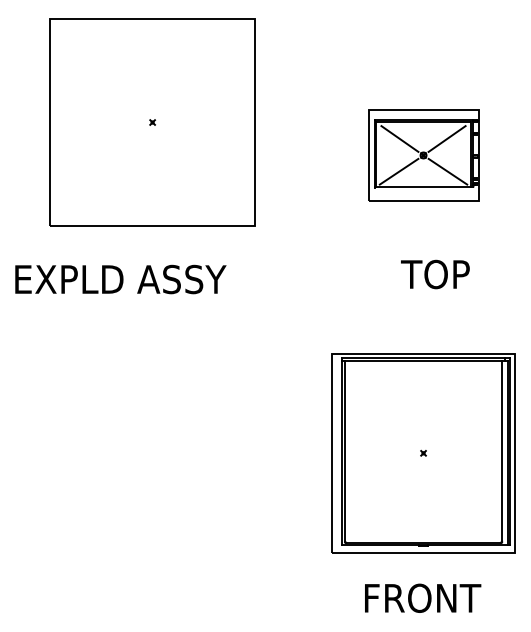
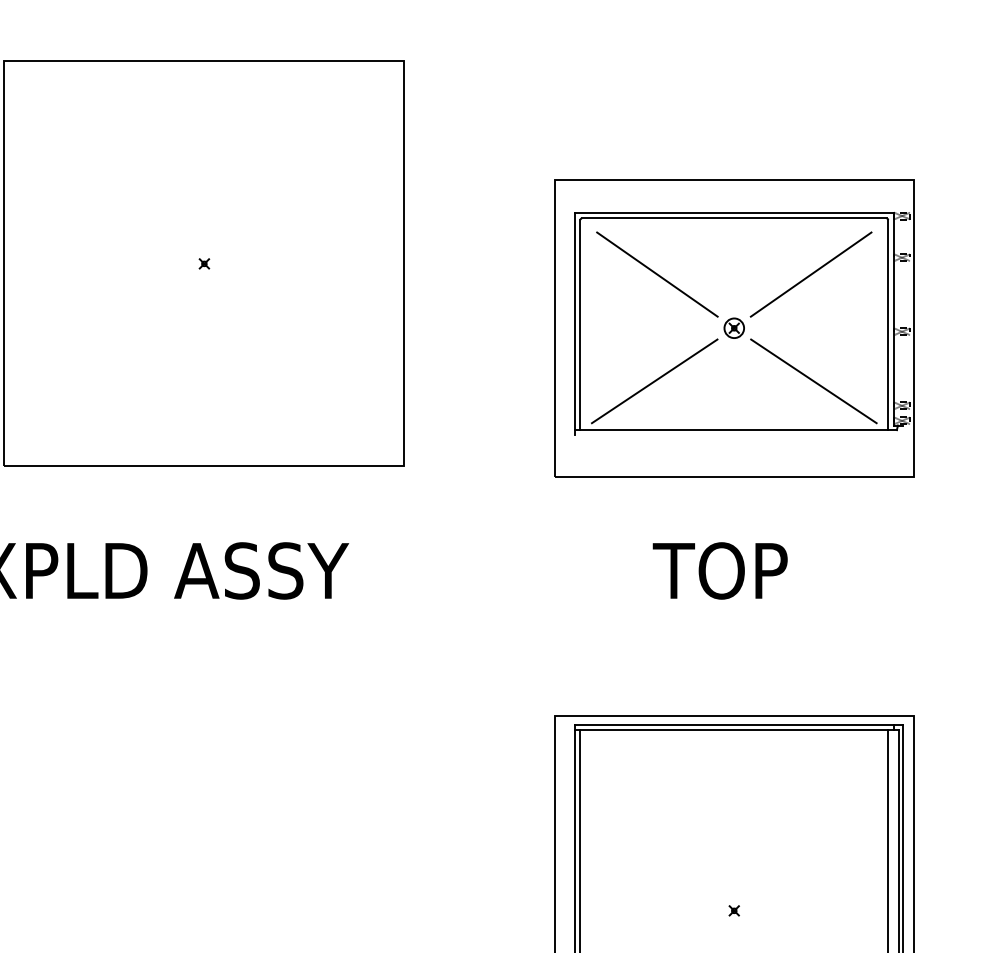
part: (423, 155) -> (734, 328), size x1.67
text: (435, 274) -> (720, 570), moved

